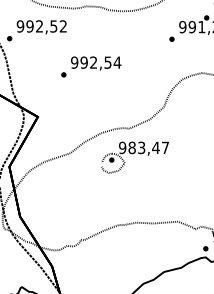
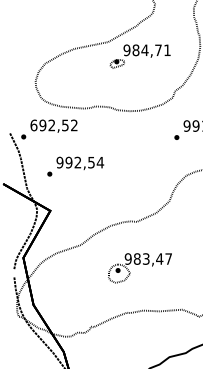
text: (20, 26) -> (33, 125), 992,52 -> 692,52
text: (91, 66) -> (75, 166), moved
part: (134, 157) -> (139, 268), moved

